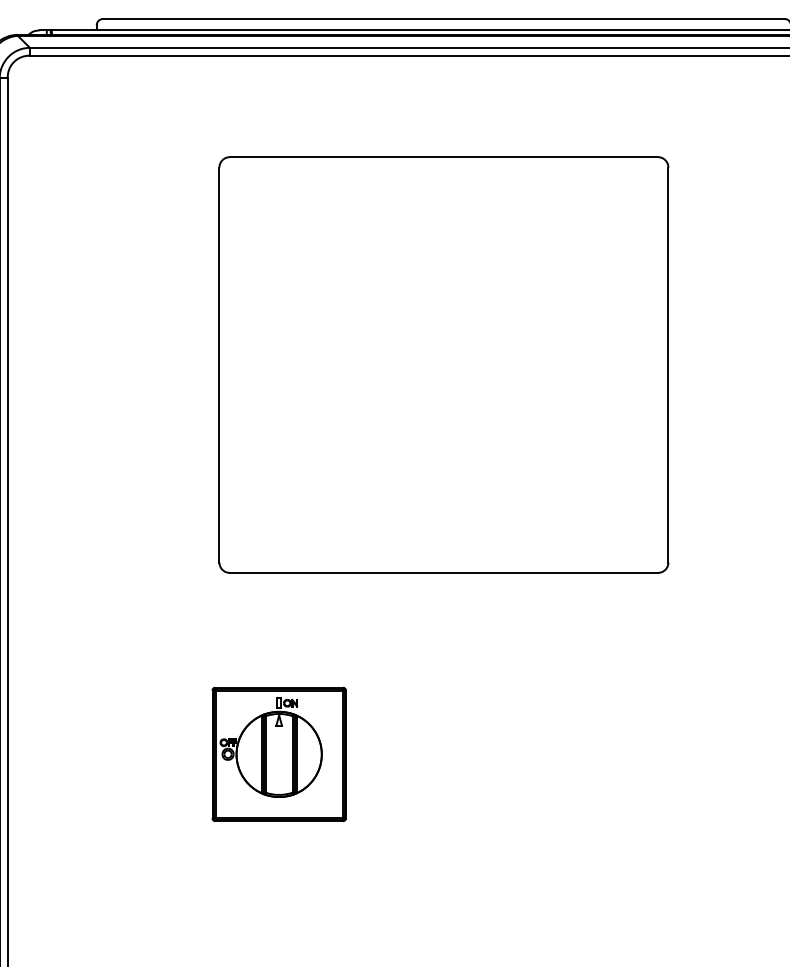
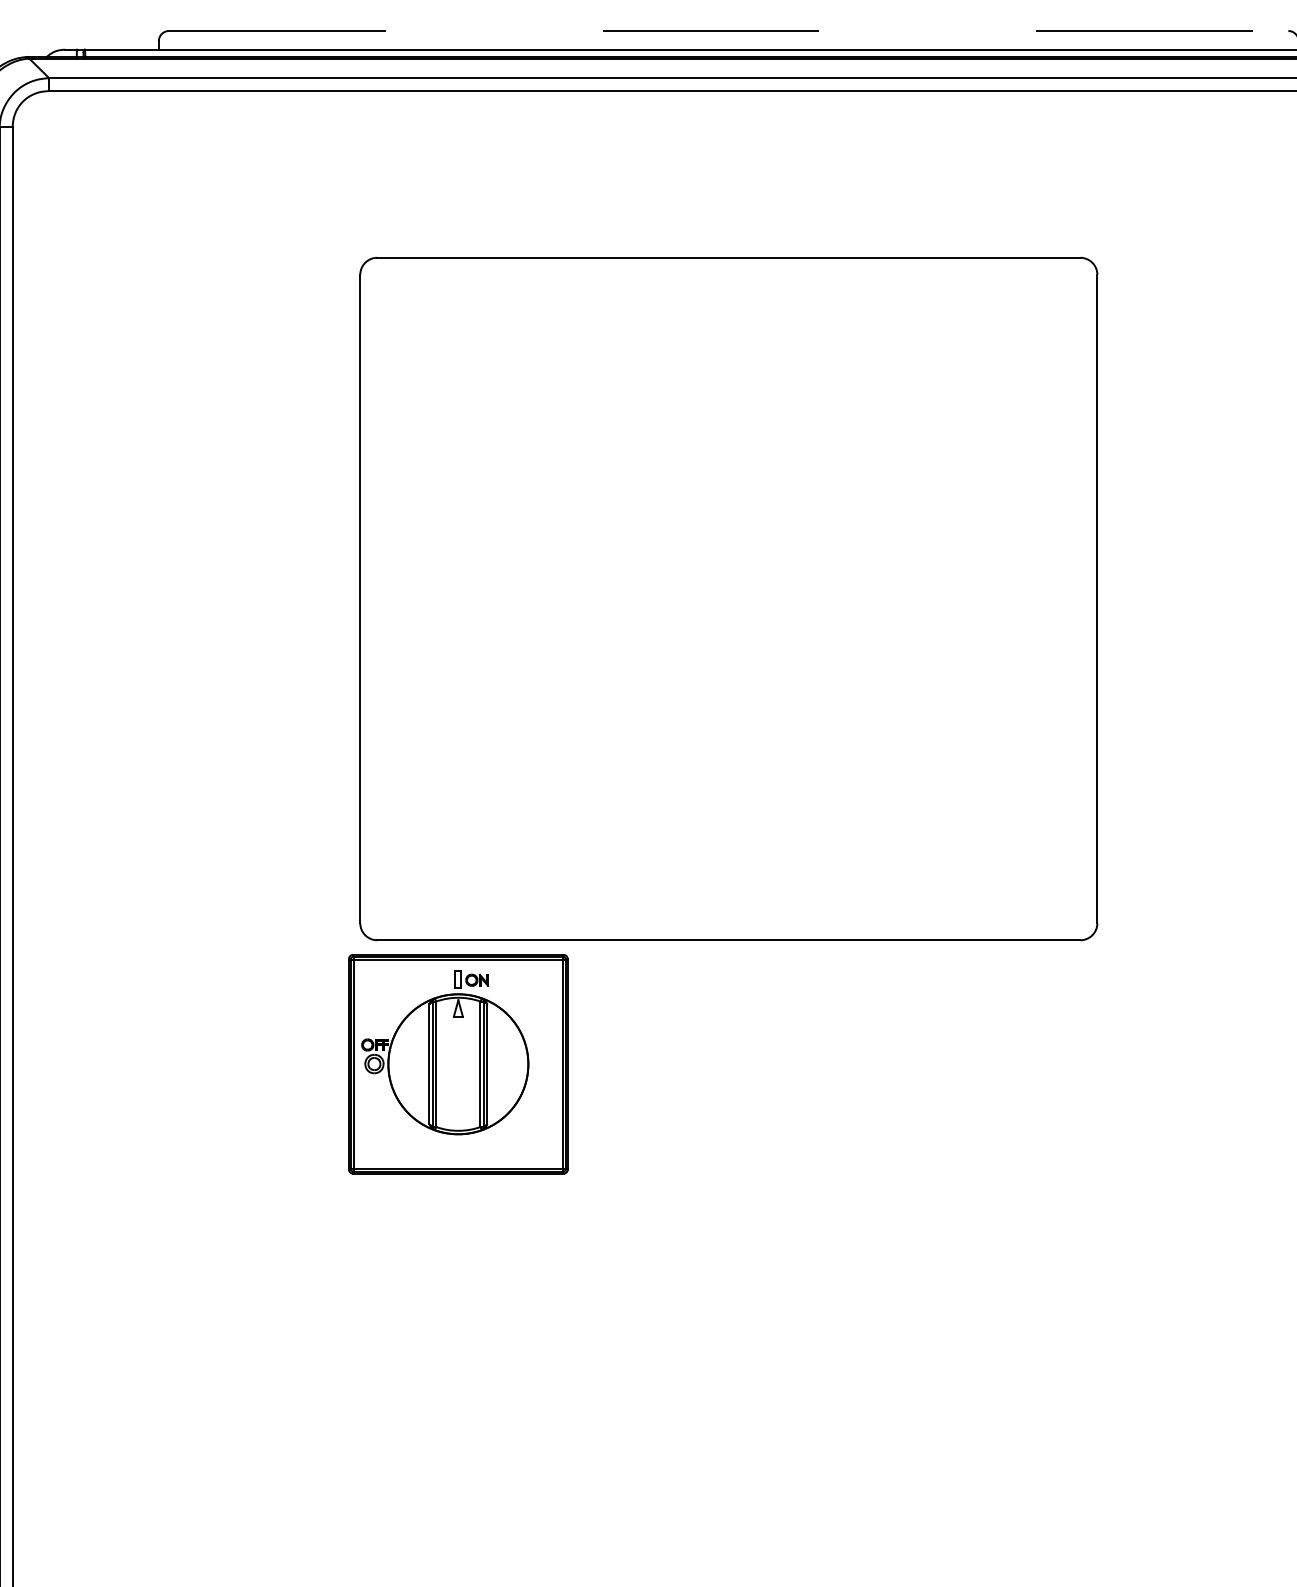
line: (443, 18) -> (728, 30), solid -> dashed
part: (278, 753) -> (457, 1062), moved

